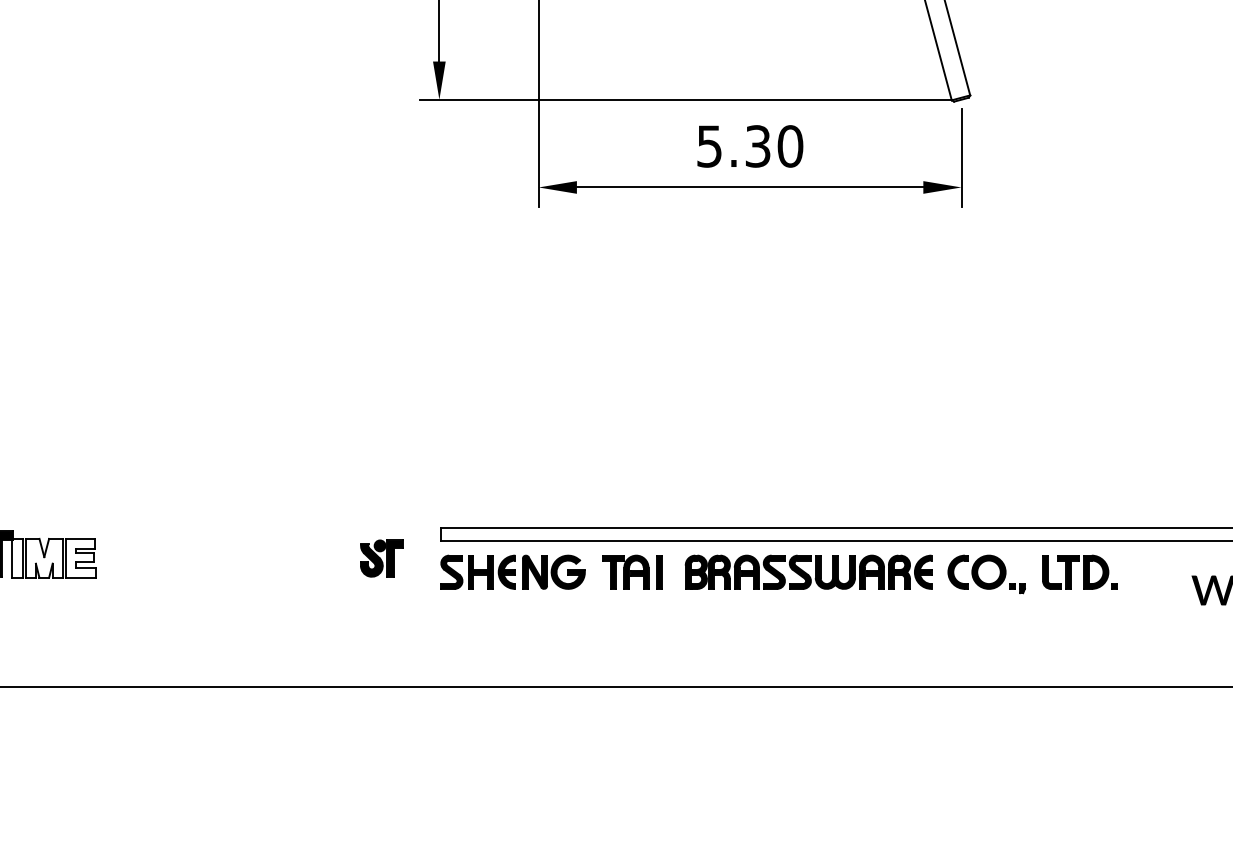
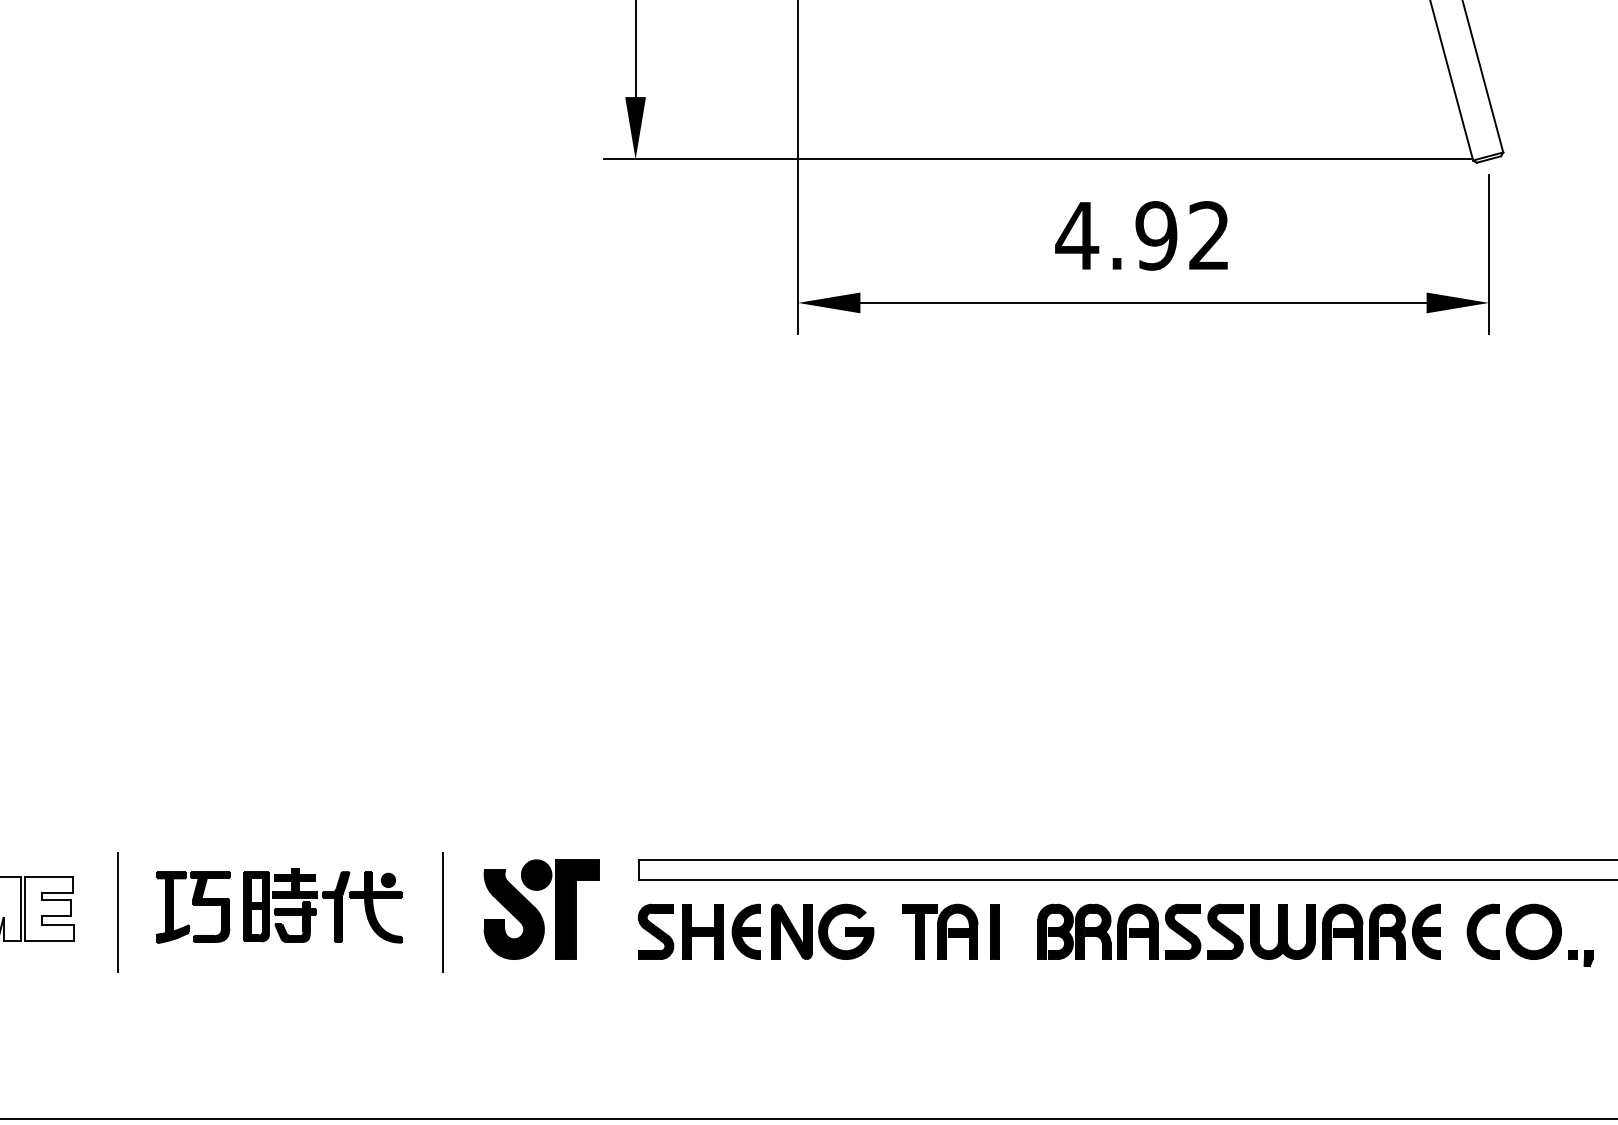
text: (749, 146) -> (1142, 235), 5.30 -> 4.92
part: (221, 556) -> (279, 906), added
part: (381, 558) -> (540, 909), size x1.67
line: (122, 560) -> (117, 912), added
line: (321, 560) -> (442, 912), added

